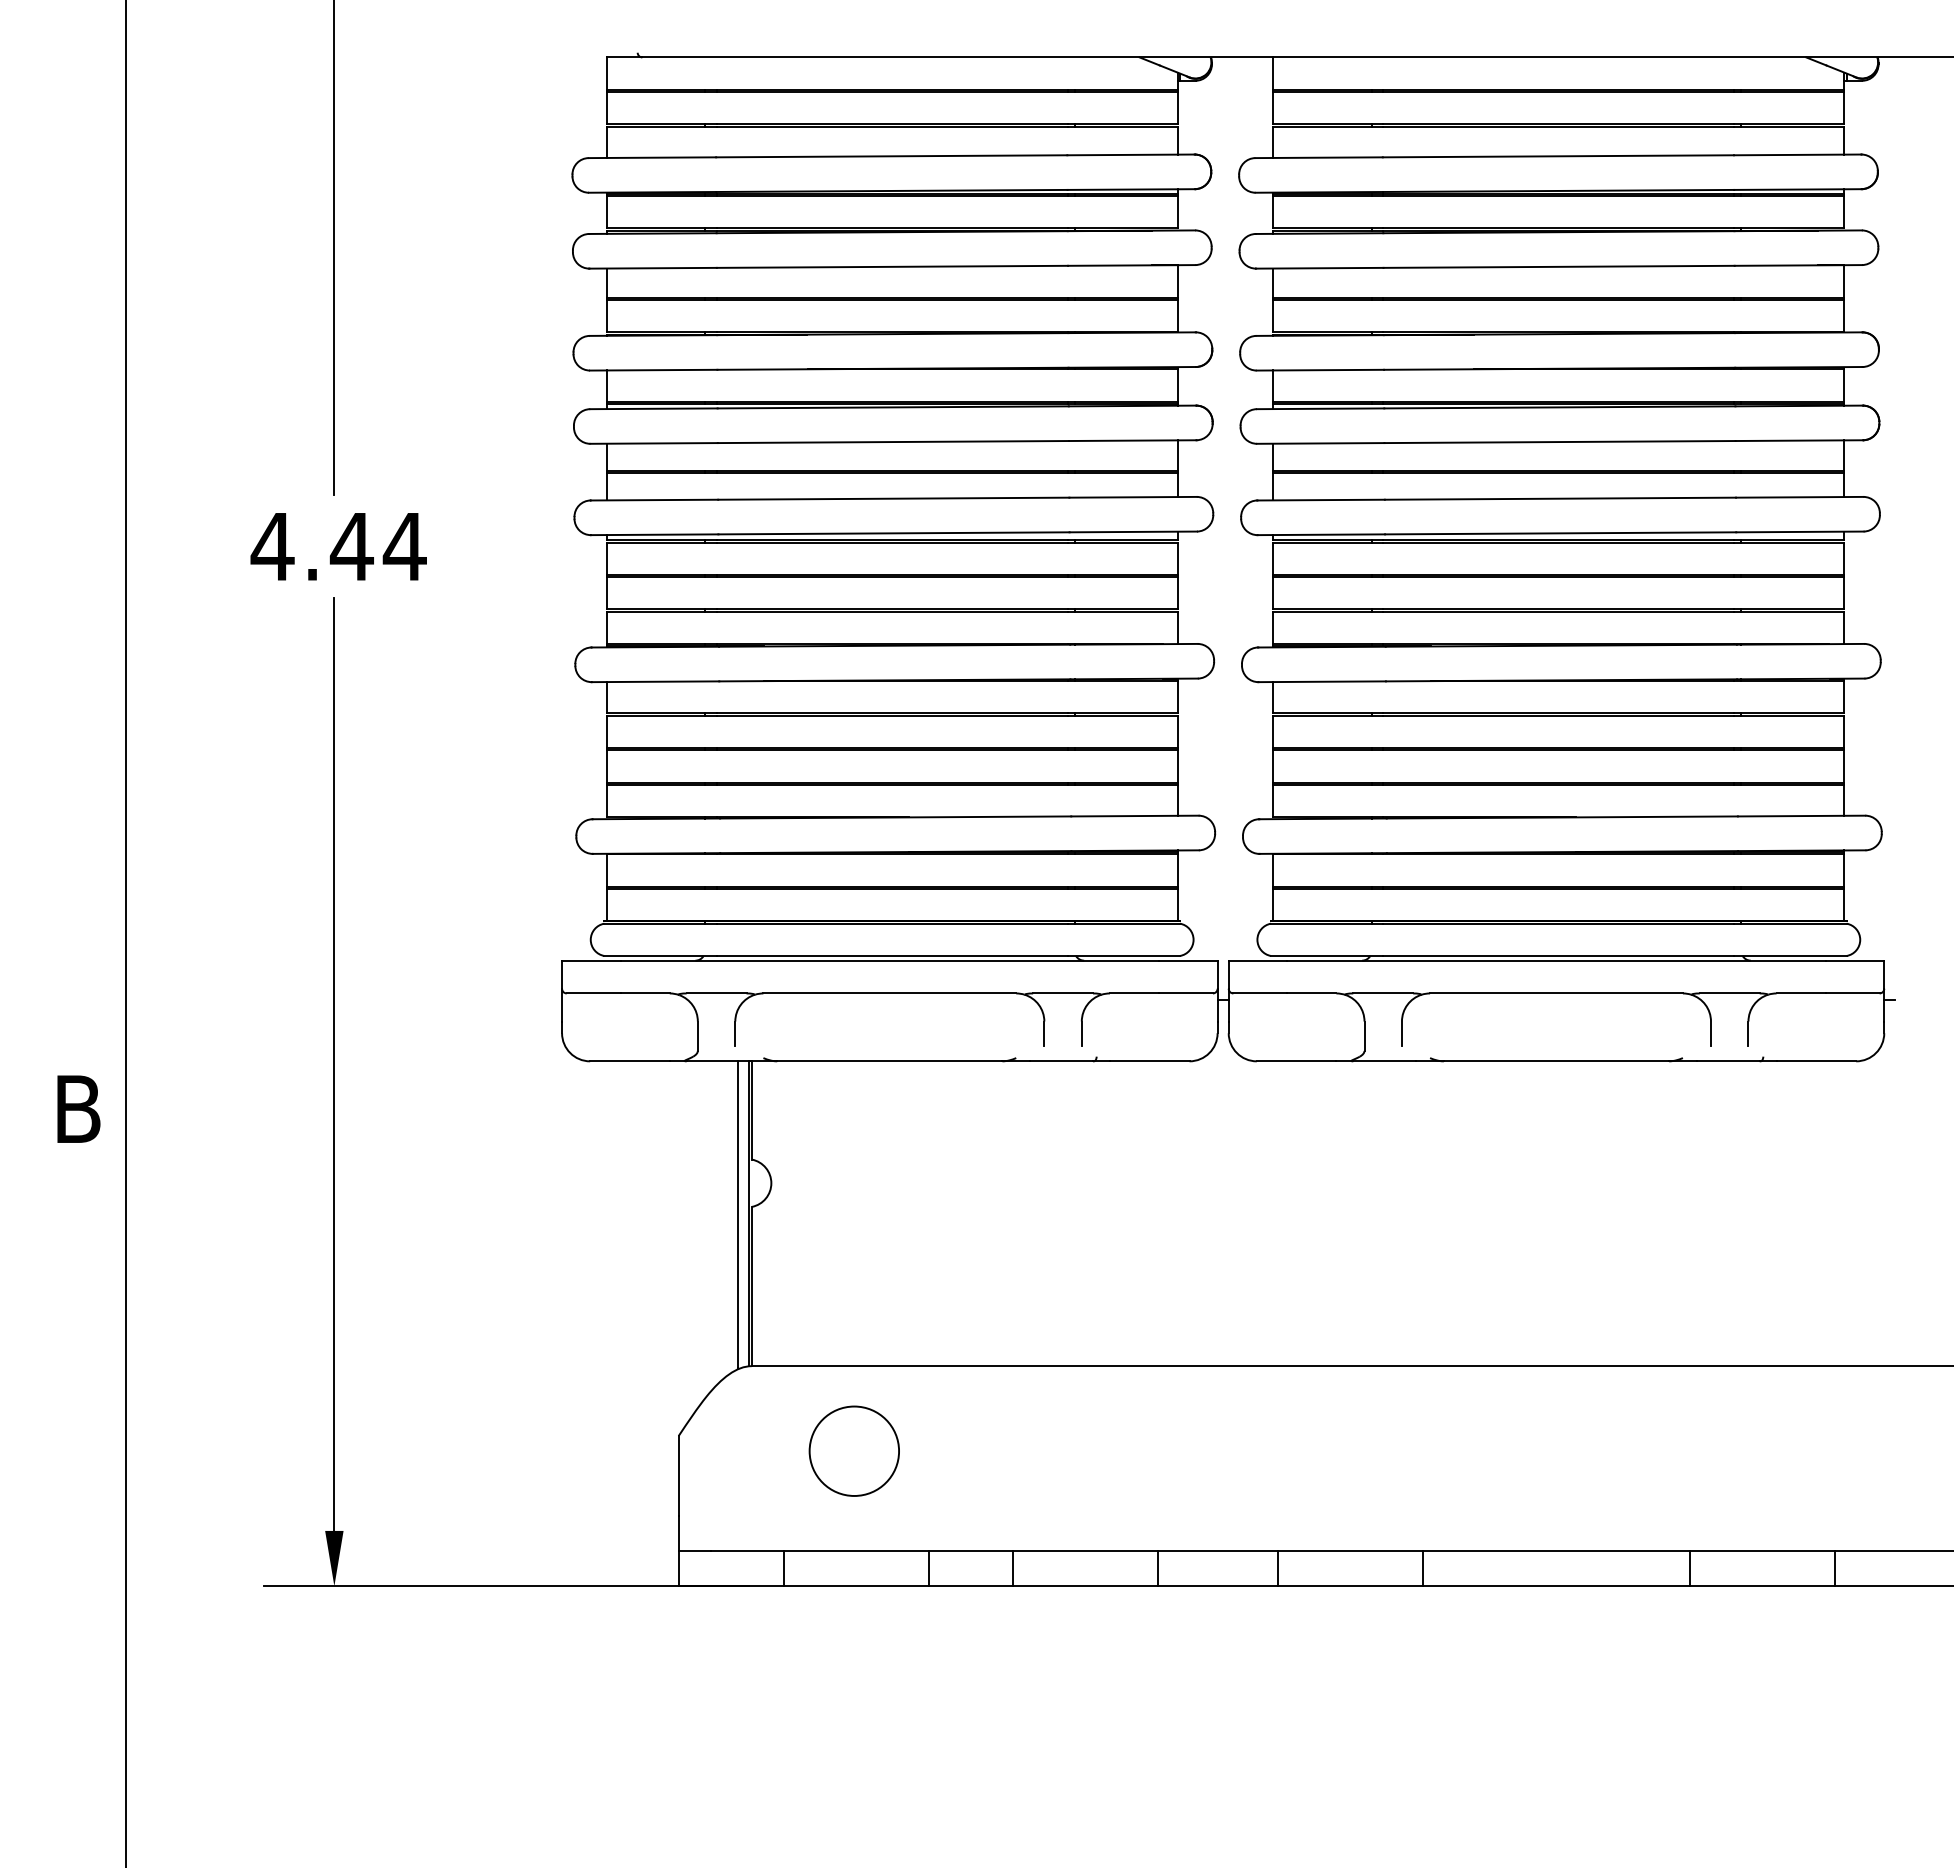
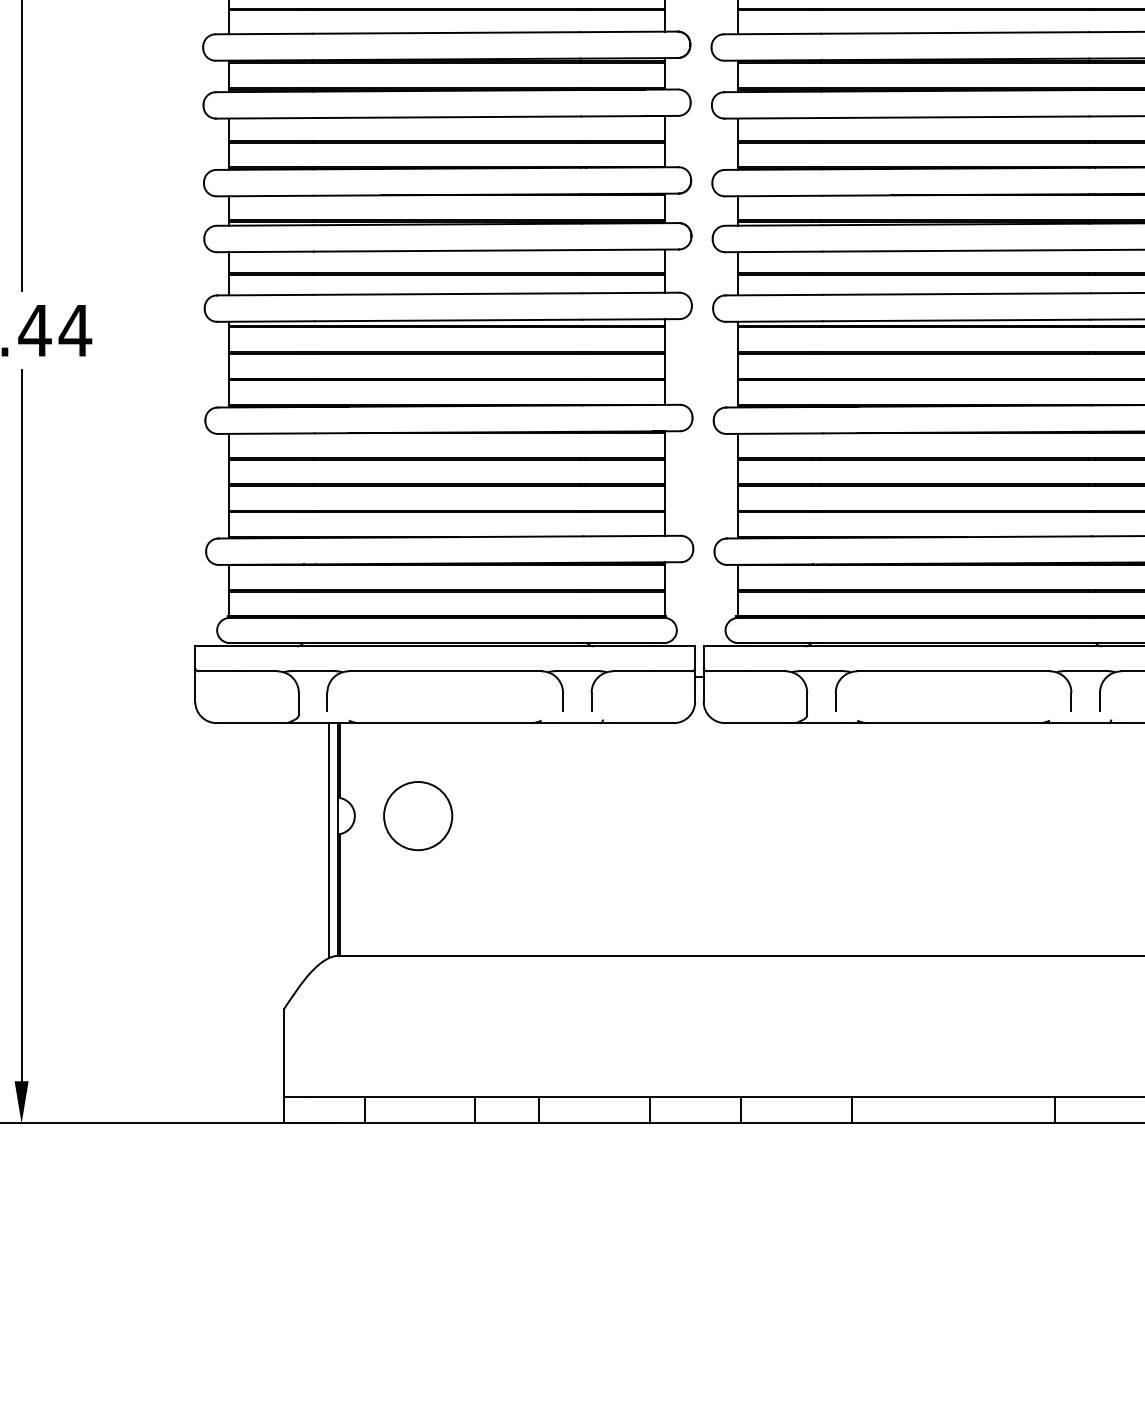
circle: (853, 1450) -> (417, 815), moved

